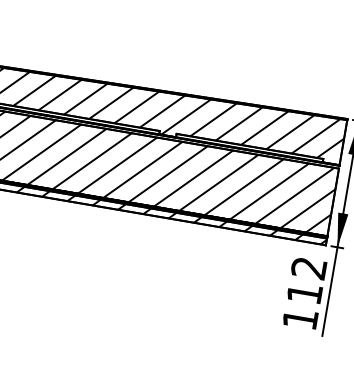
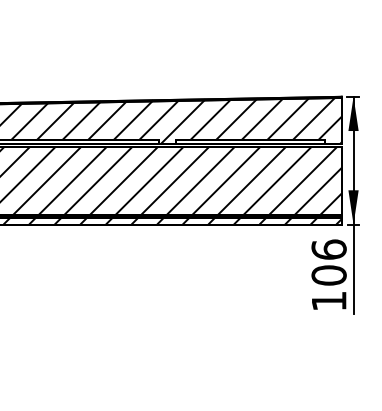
text: (306, 280) -> (328, 262), 112 -> 106

